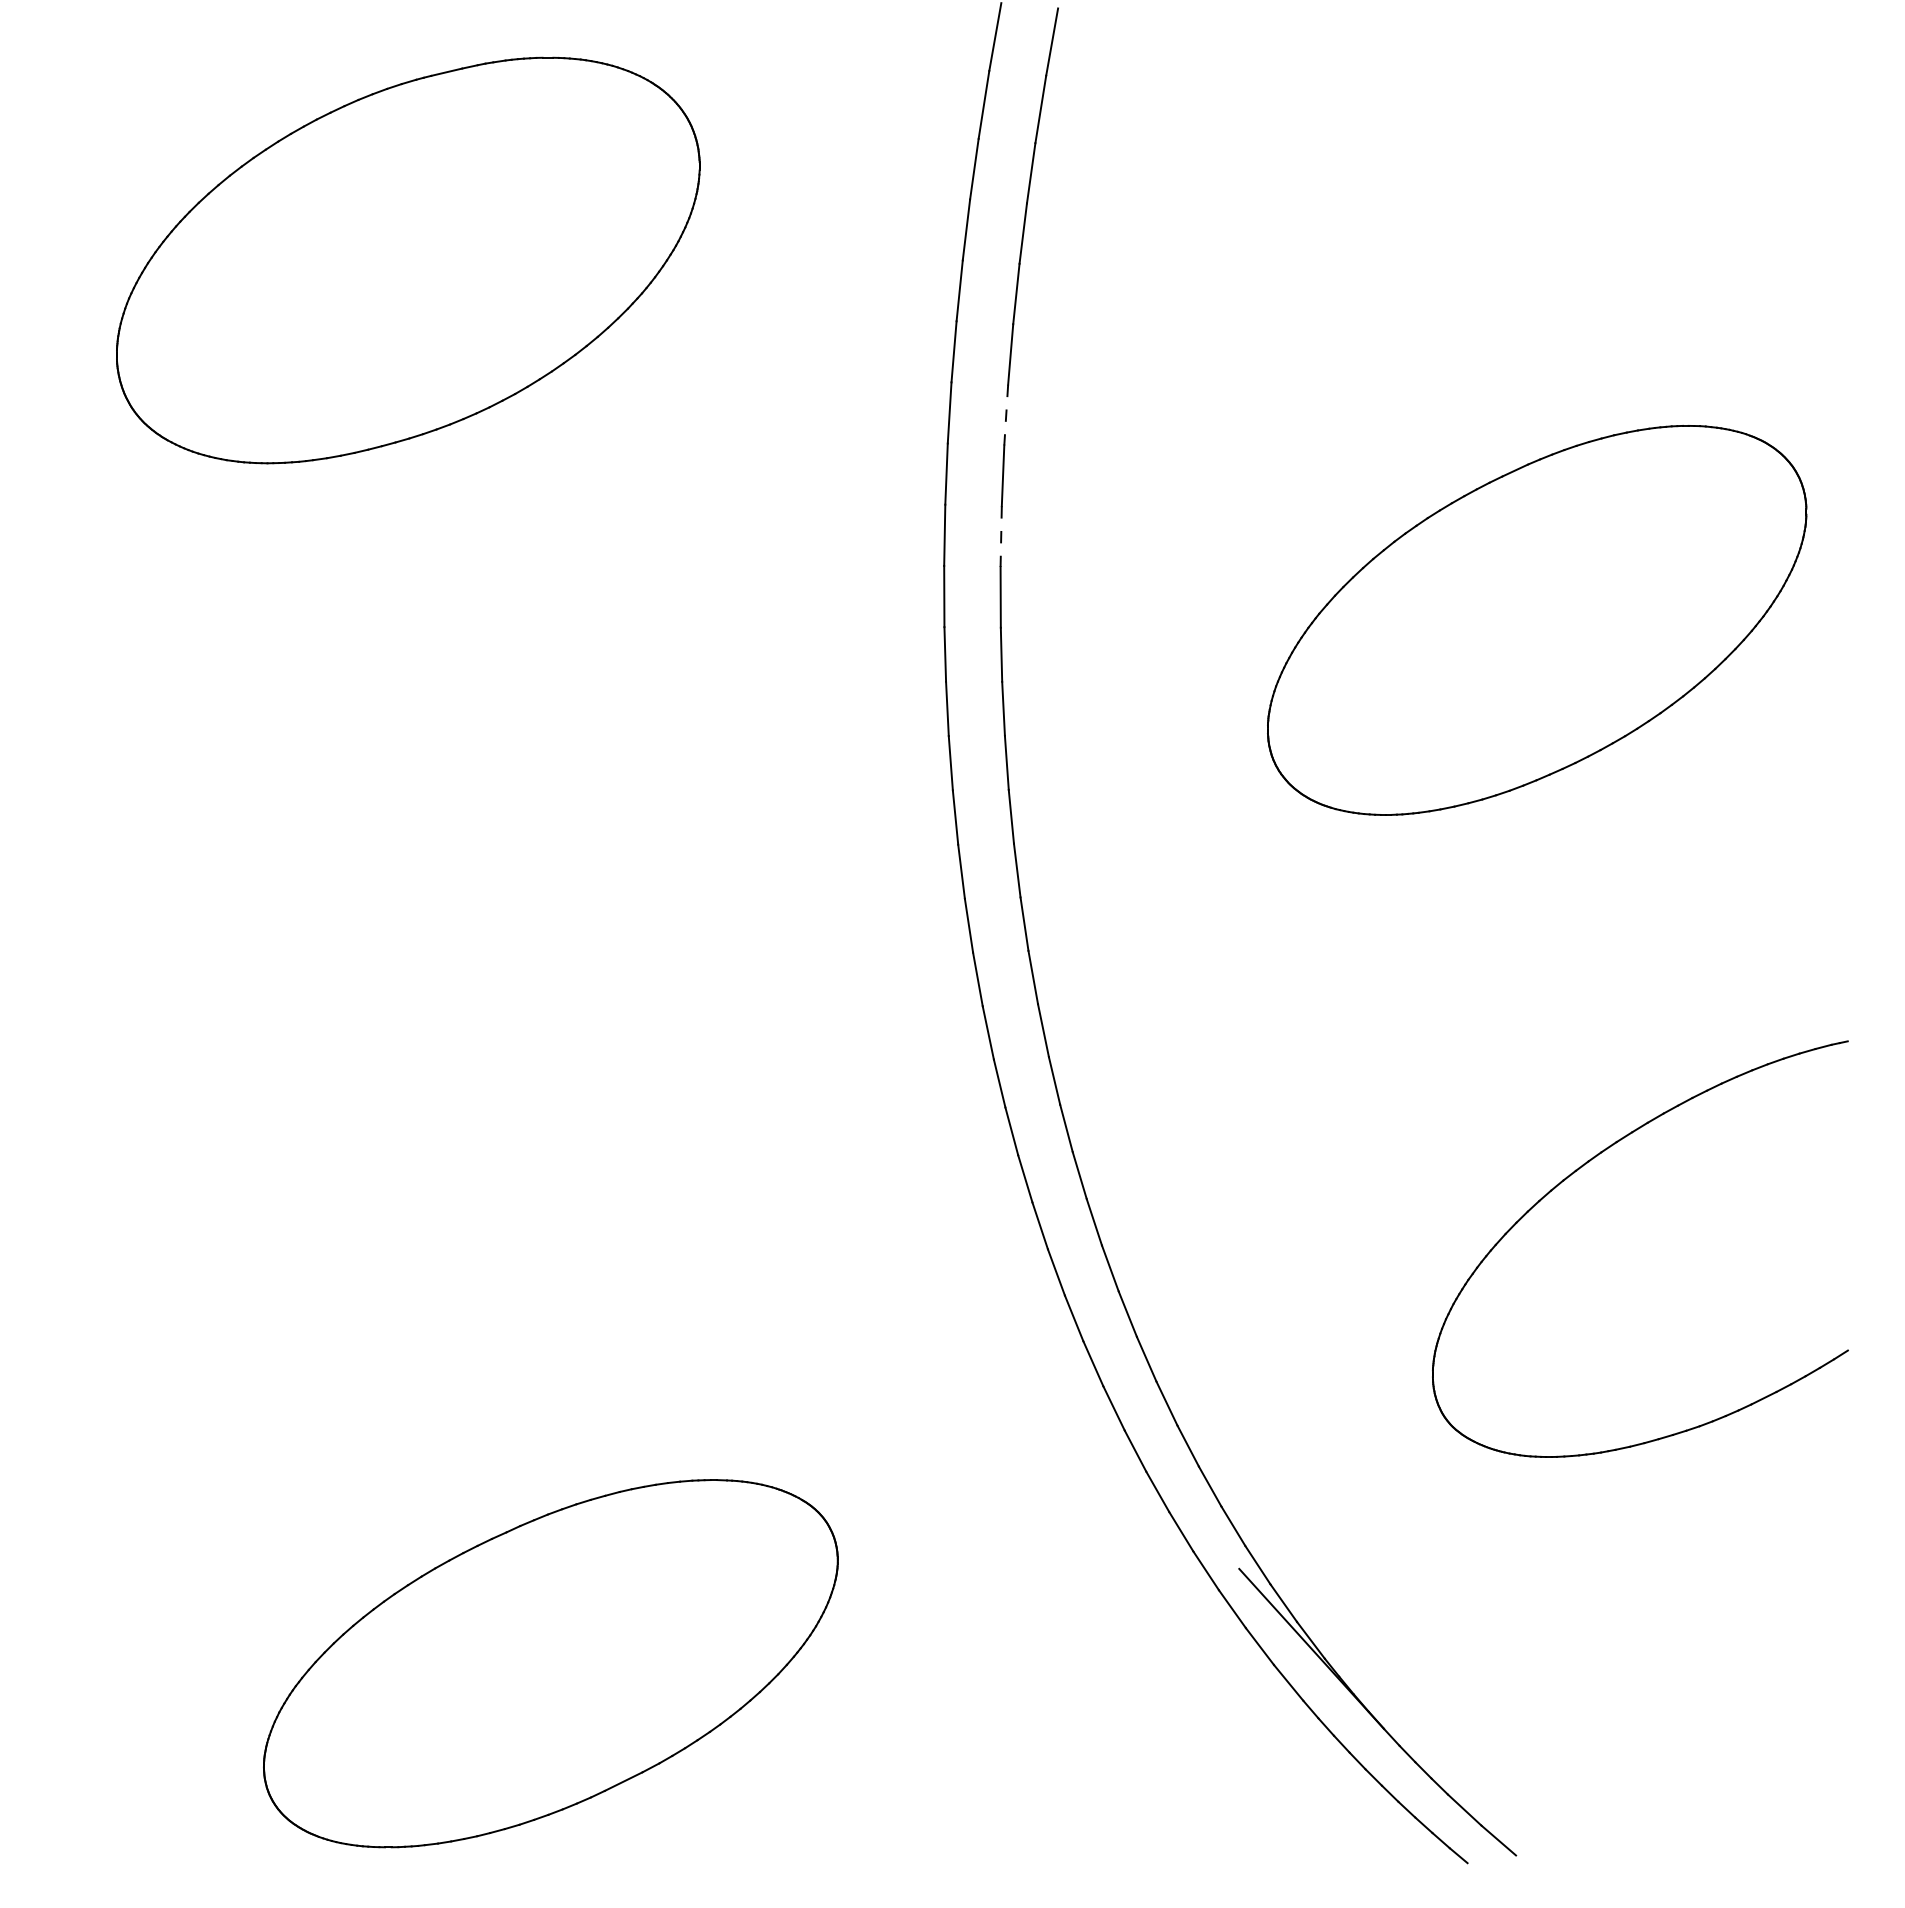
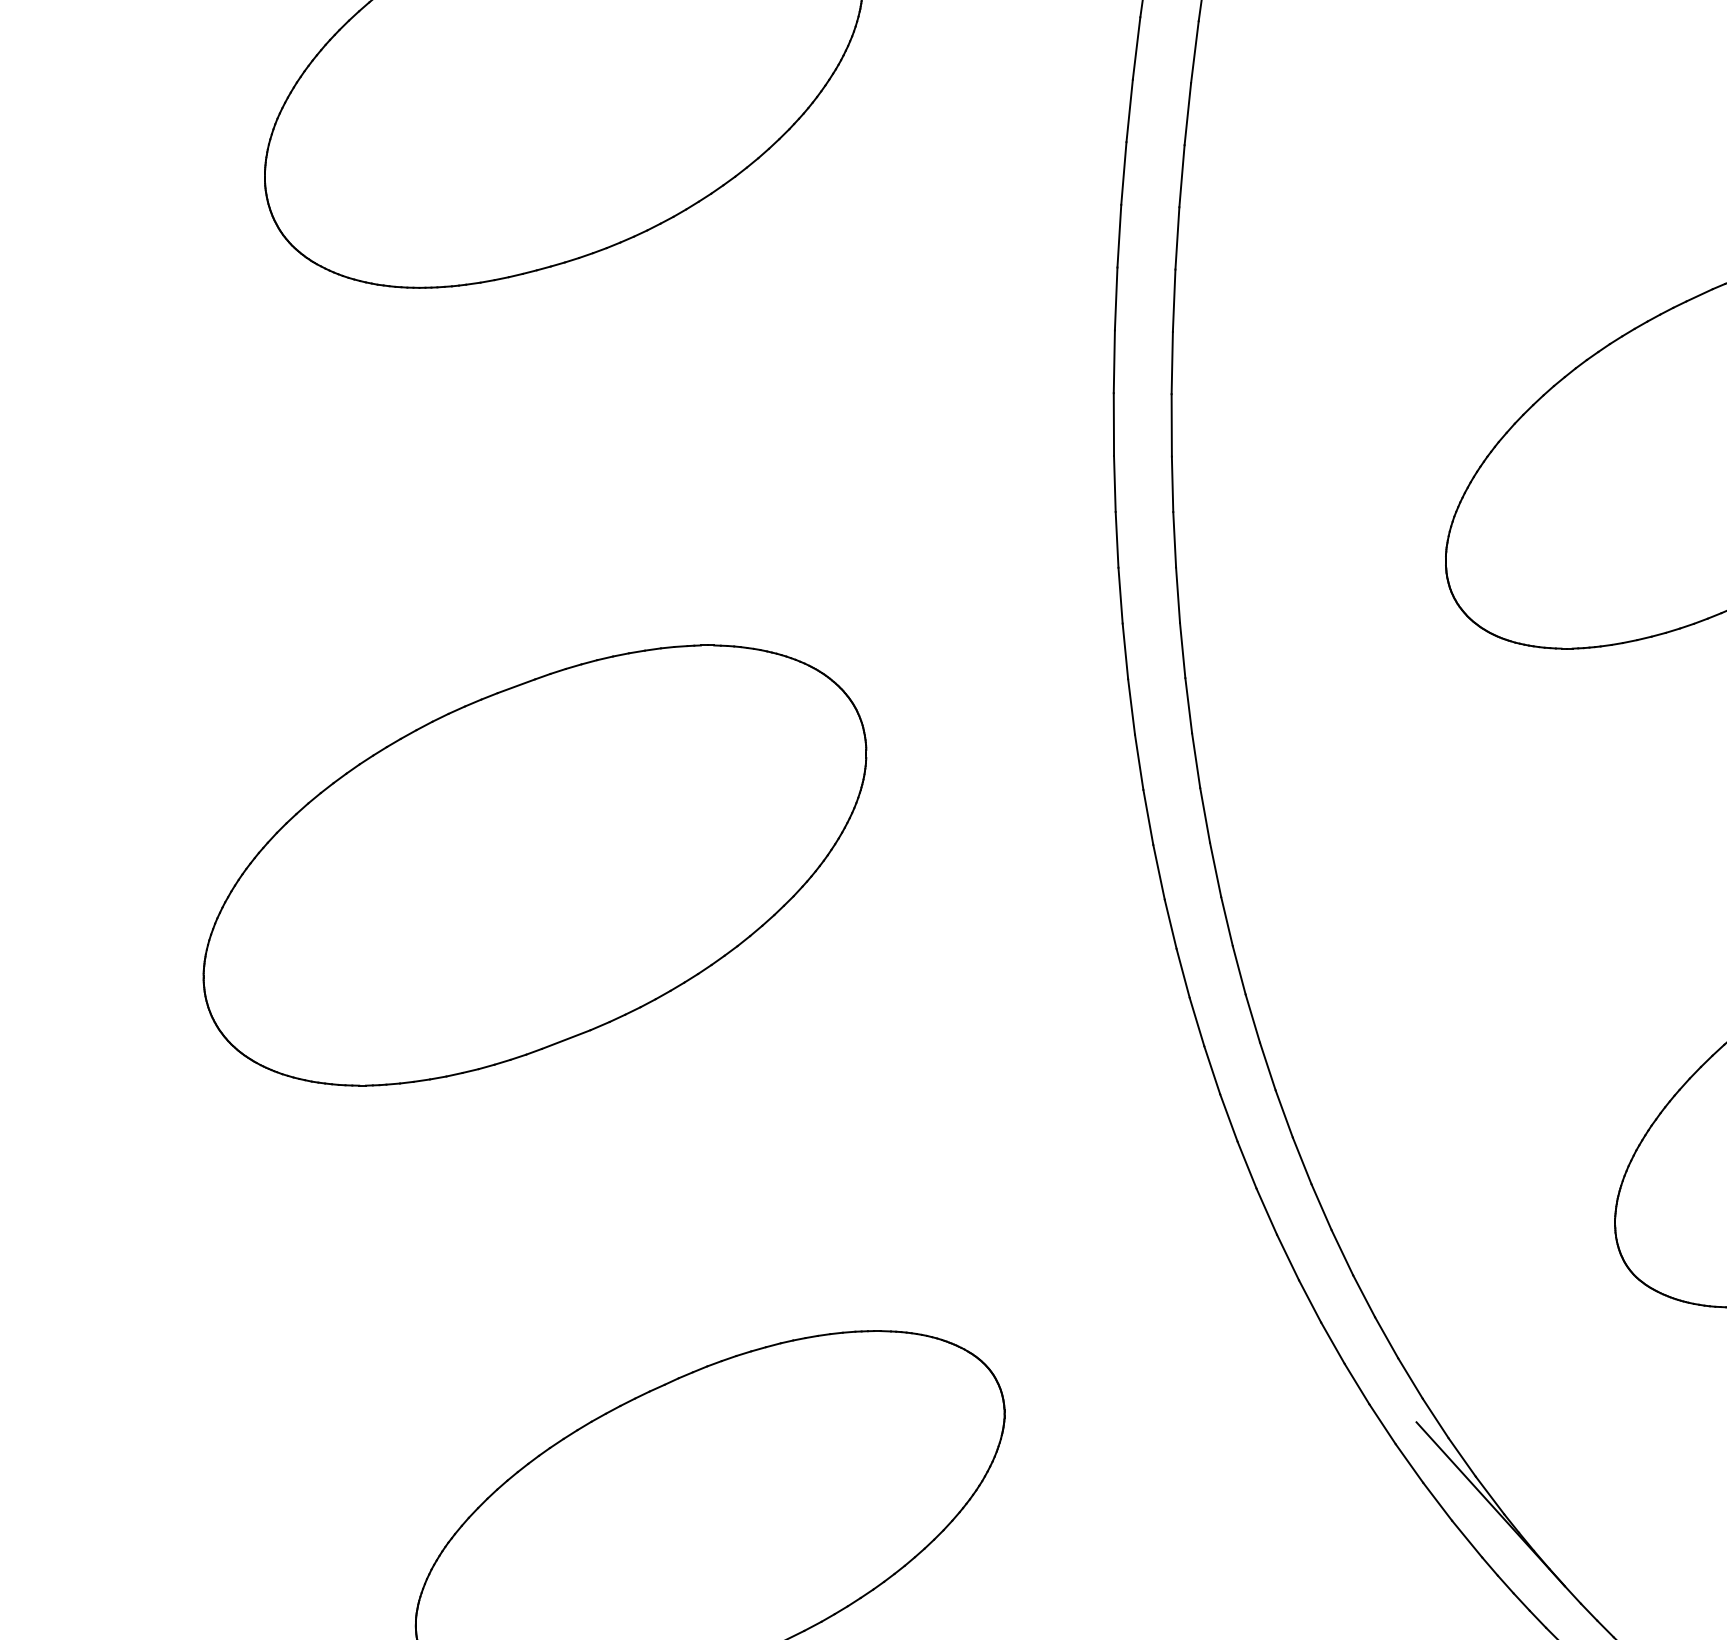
line: (1006, 415) -> (1177, 238), dashed -> solid
line: (1001, 537) -> (1172, 364), dashed -> solid
part: (379, 1025) -> (534, 864), added

